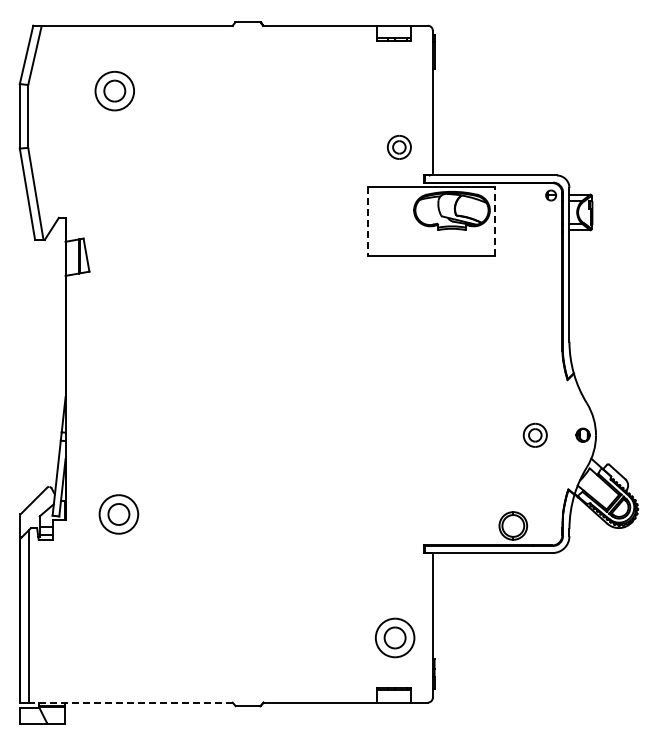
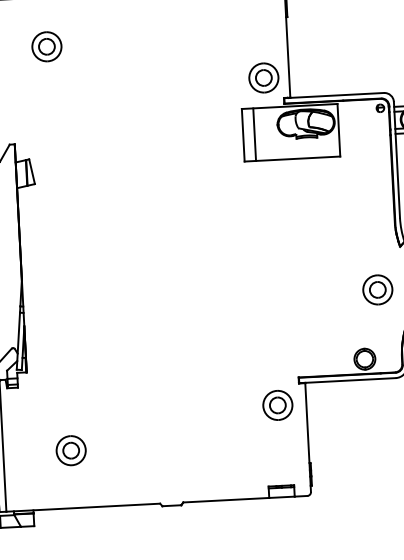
part: (399, 147) -> (264, 78), size x1.67
line: (368, 221) -> (243, 135), dashed -> solid
line: (383, 221) -> (254, 134), added
line: (494, 221) -> (338, 130), dashed -> solid
part: (535, 435) -> (378, 290), size x1.67
part: (118, 514) -> (70, 450), moved
part: (395, 637) -> (278, 405), moved
line: (130, 702) -> (82, 507), dashed -> solid

